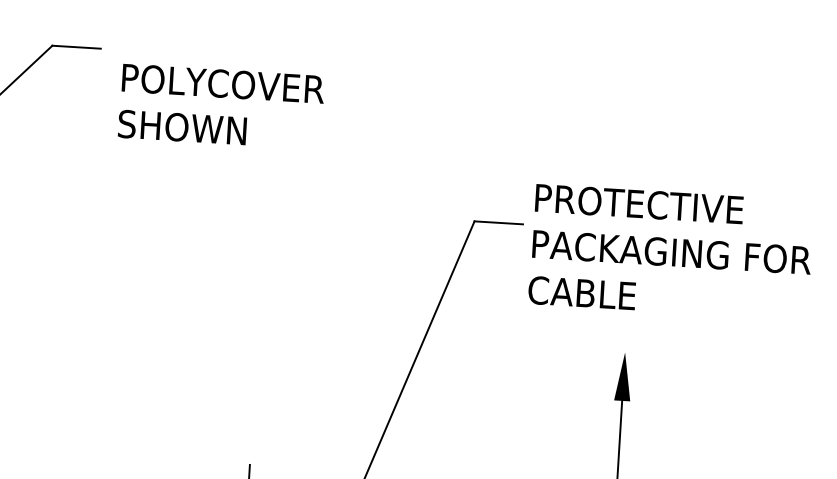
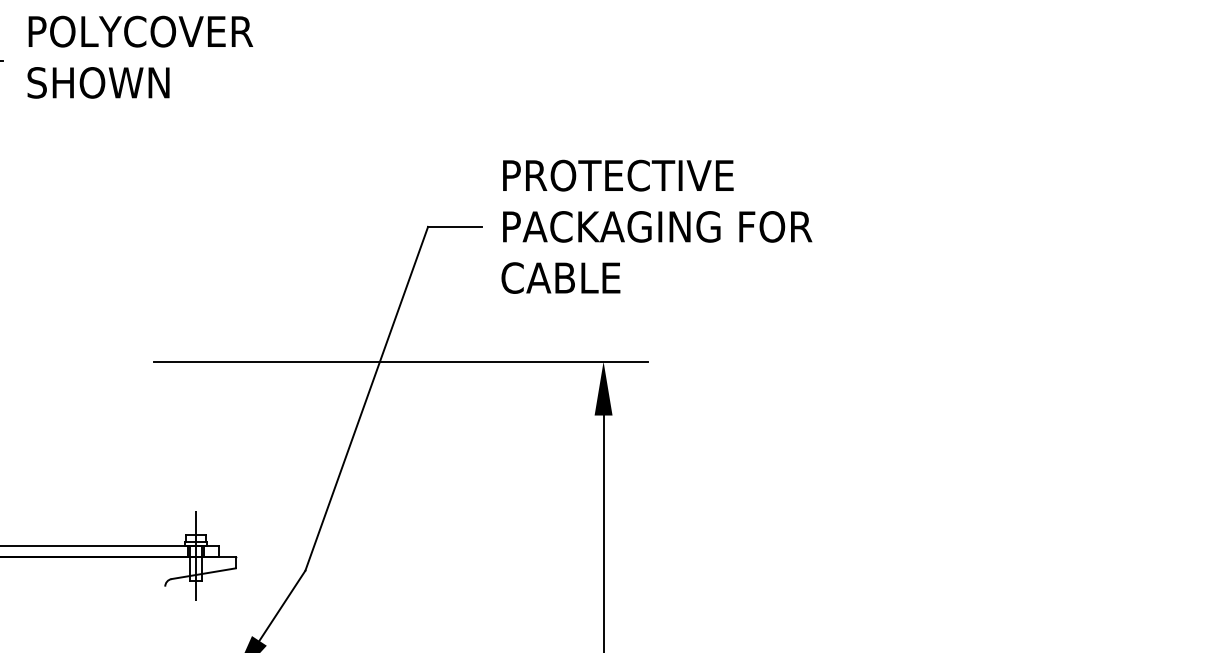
text: (221, 106) -> (140, 56), moved
text: (670, 252) -> (656, 226), moved
line: (442, 341) -> (400, 361), added

